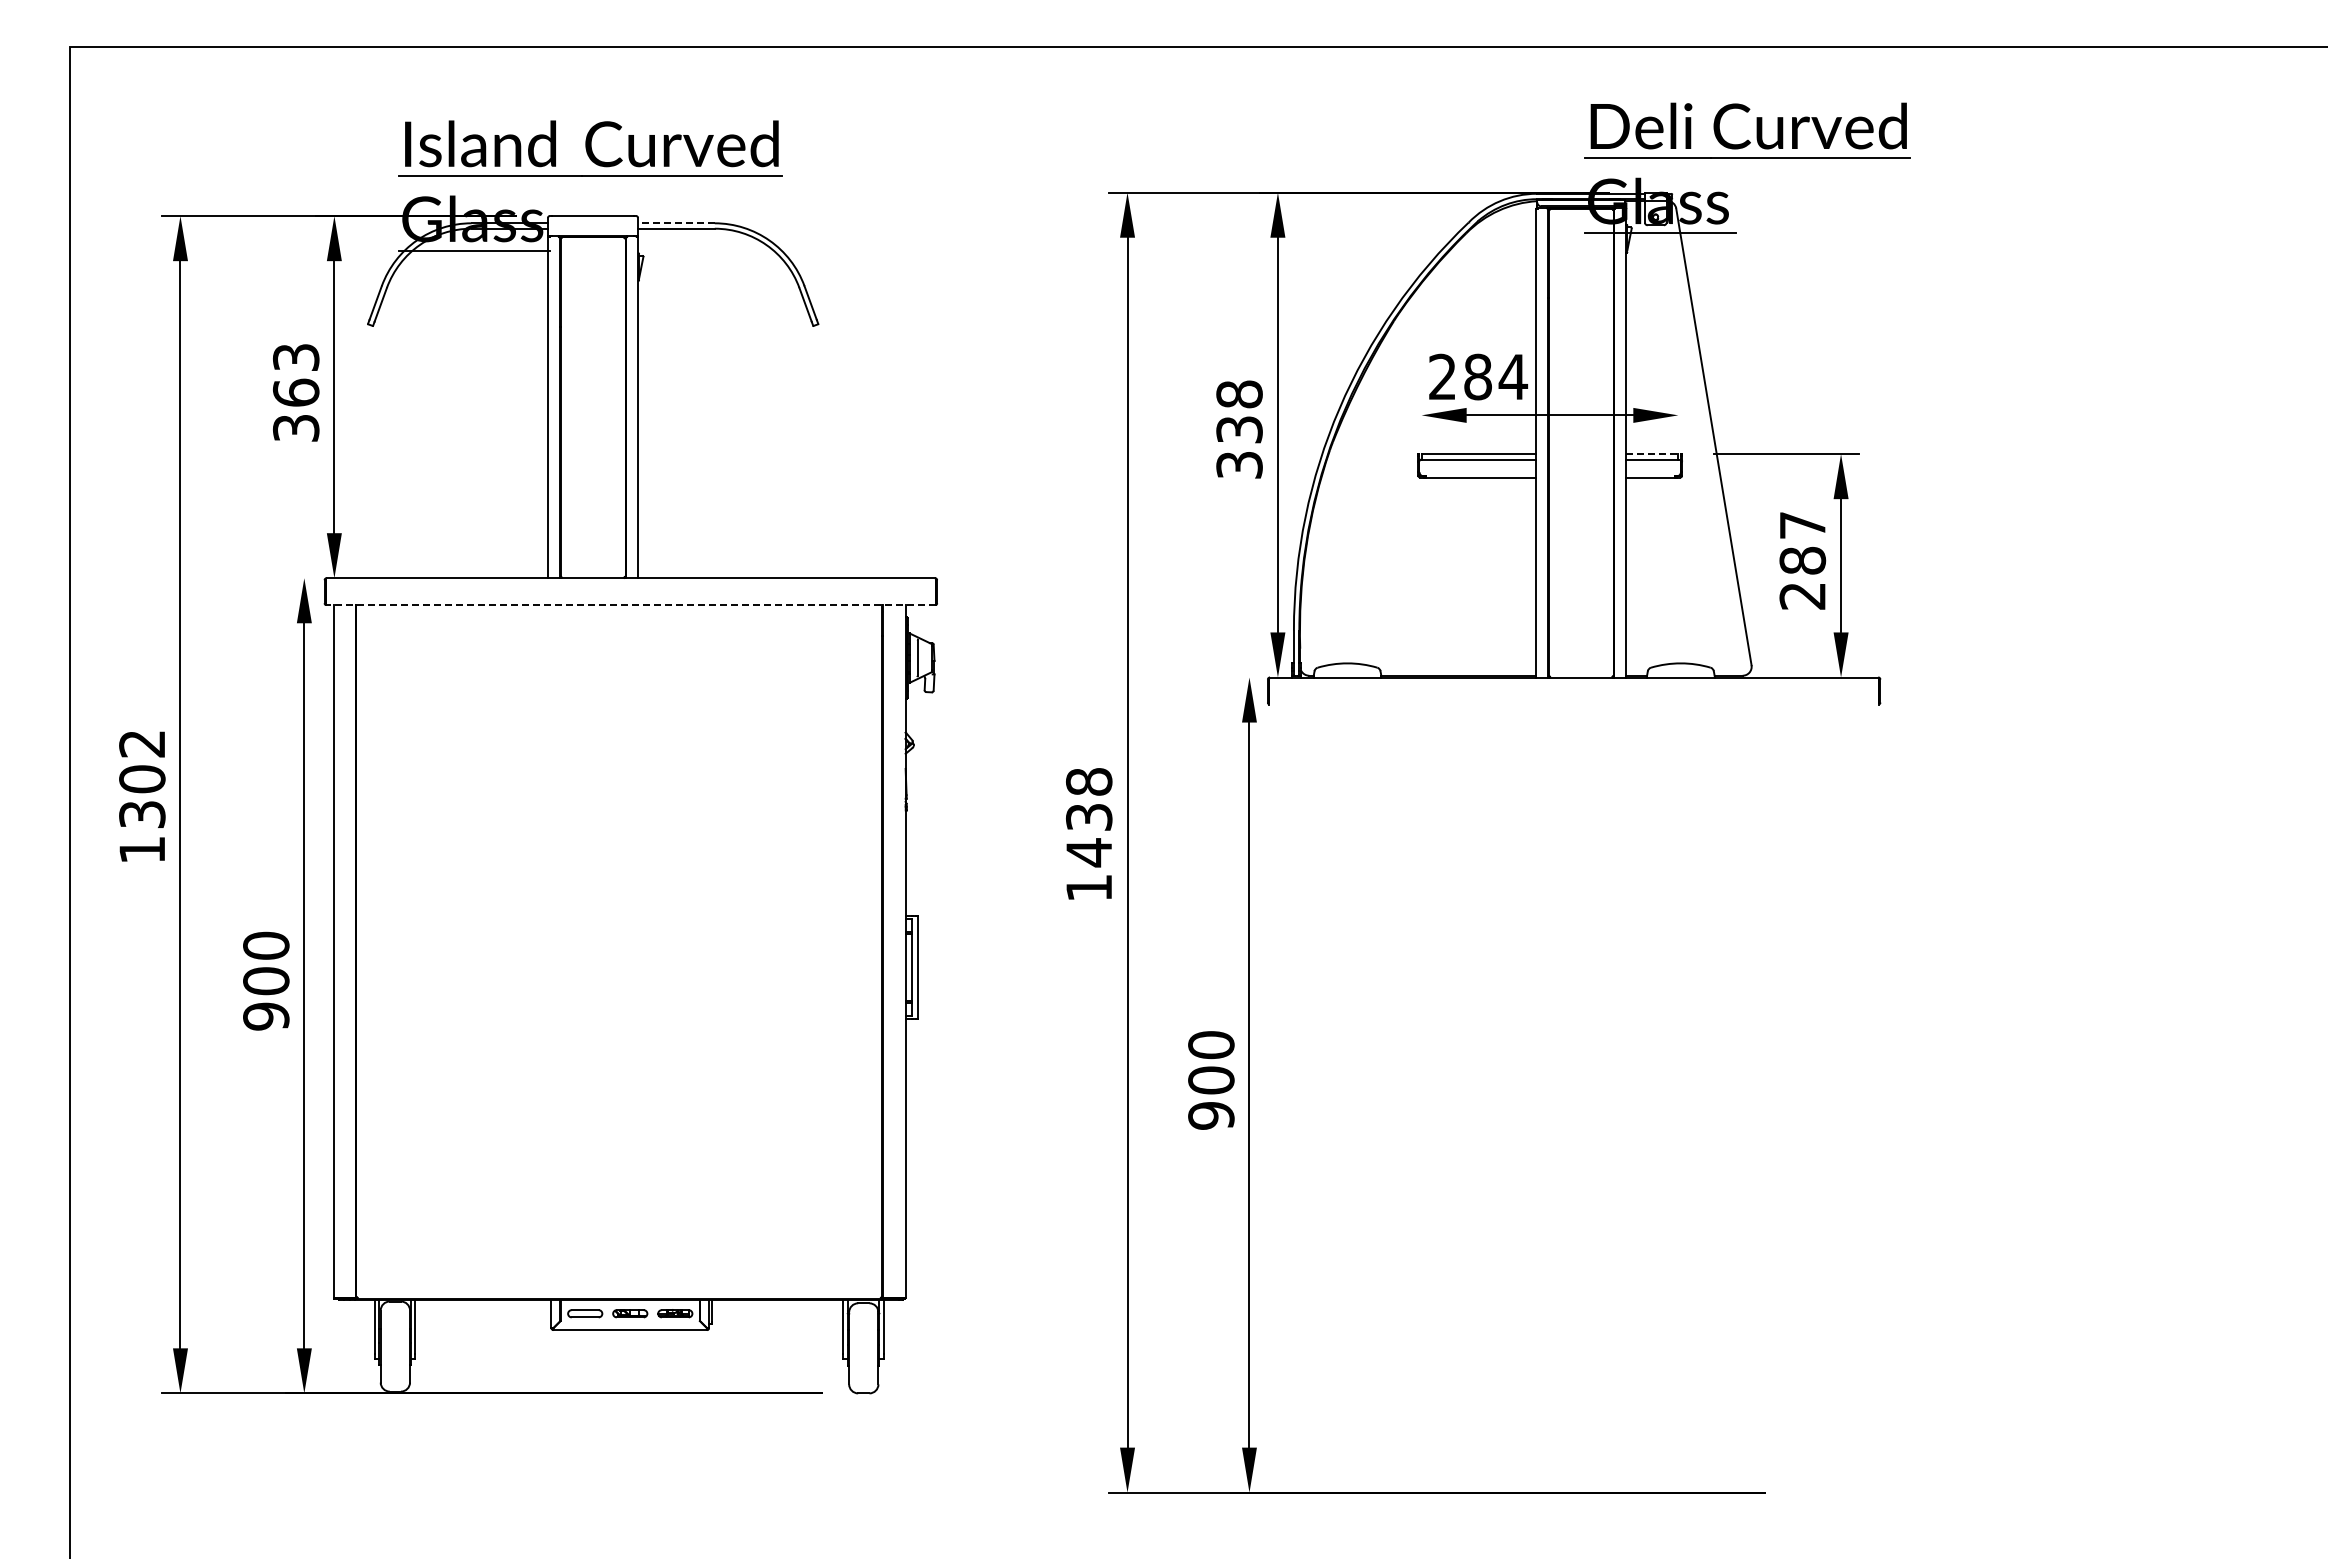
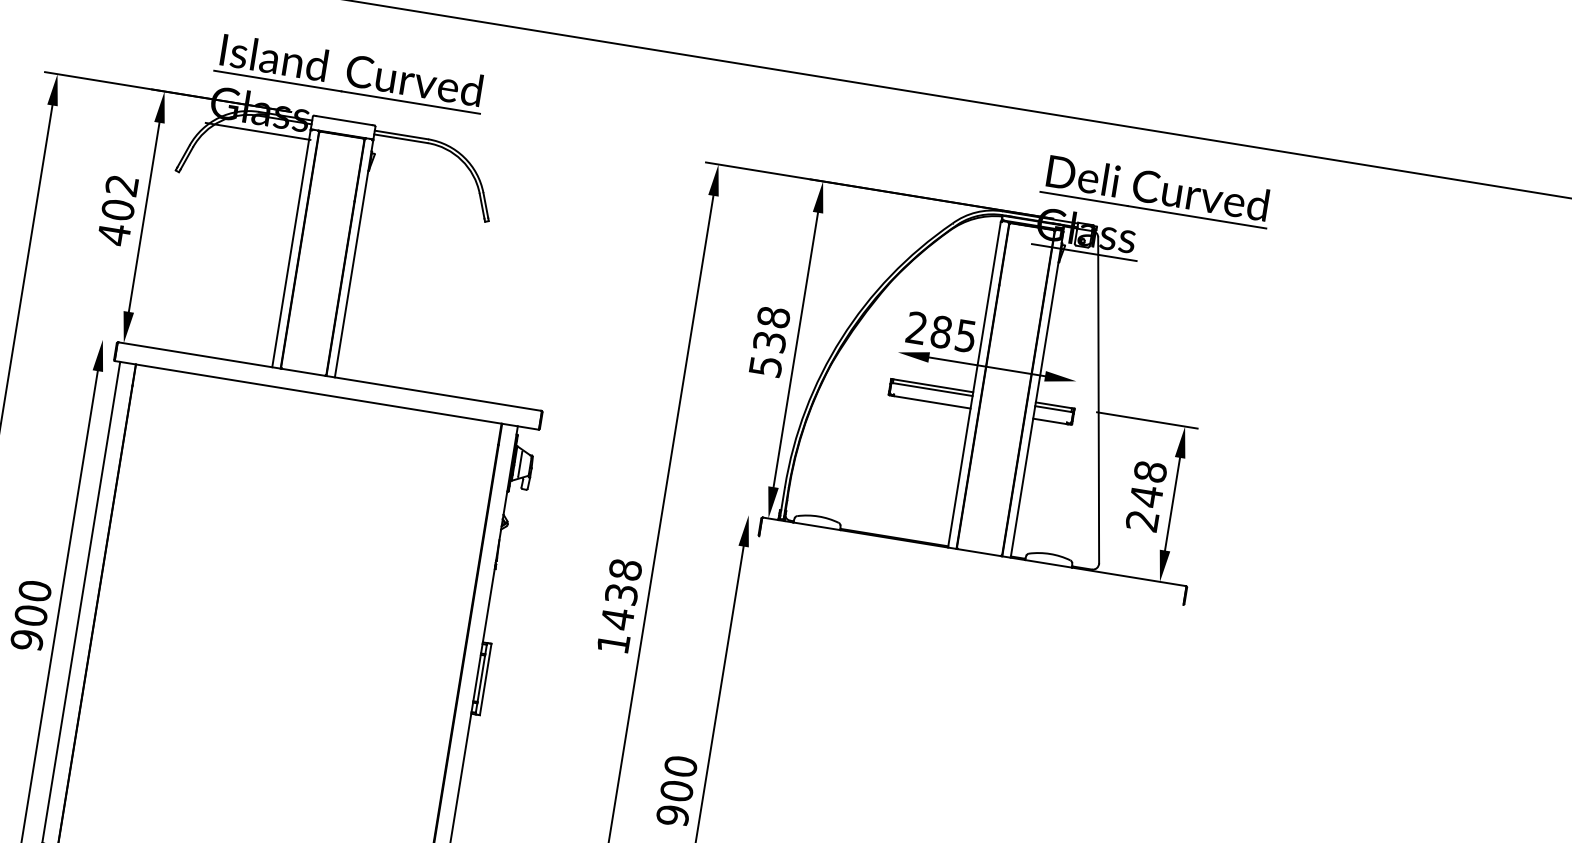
line: (675, 223) -> (400, 135), dashed -> solid
text: (1513, 377) -> (966, 336), 284 -> 285
text: (295, 393) -> (117, 210), 363 -> 402
line: (1652, 454) -> (1053, 405), dashed -> solid
text: (1239, 464) -> (765, 366), 338 -> 538
text: (1802, 543) -> (1148, 484), 287 -> 248
line: (630, 605) -> (326, 395), dashed -> solid

